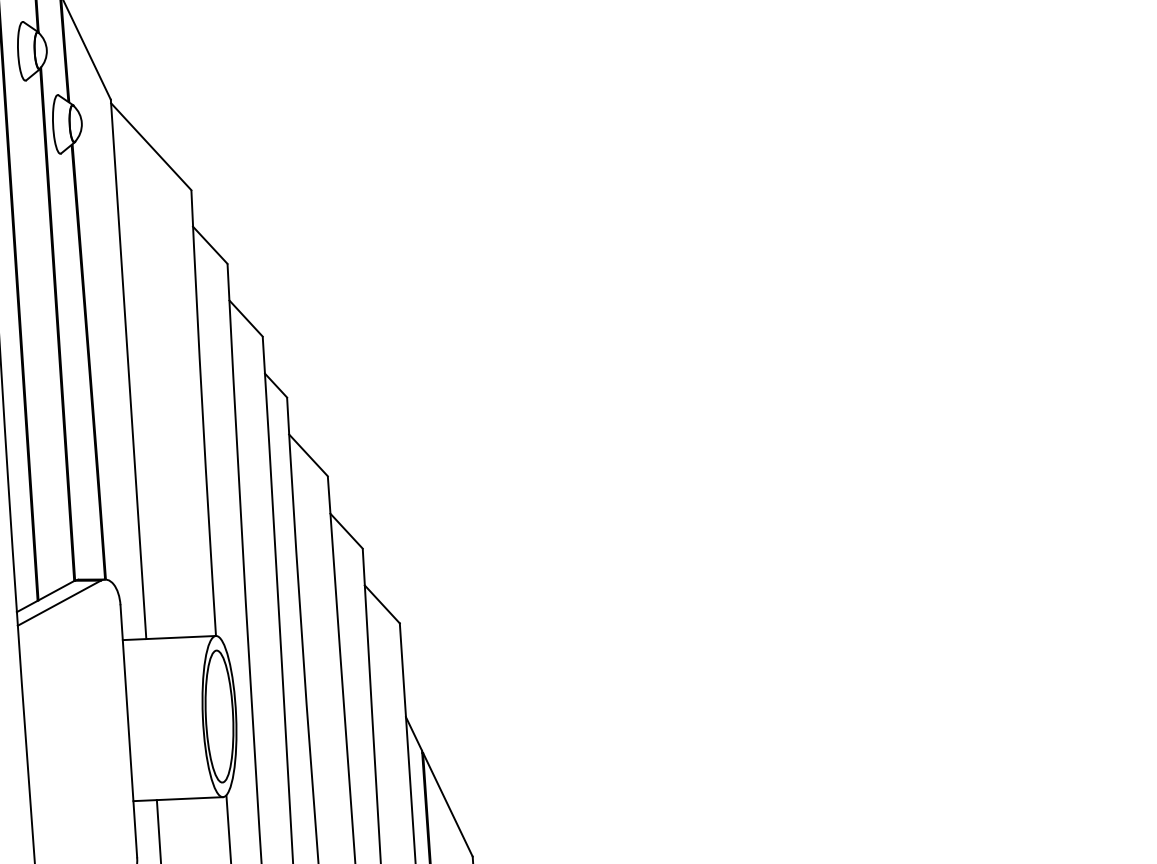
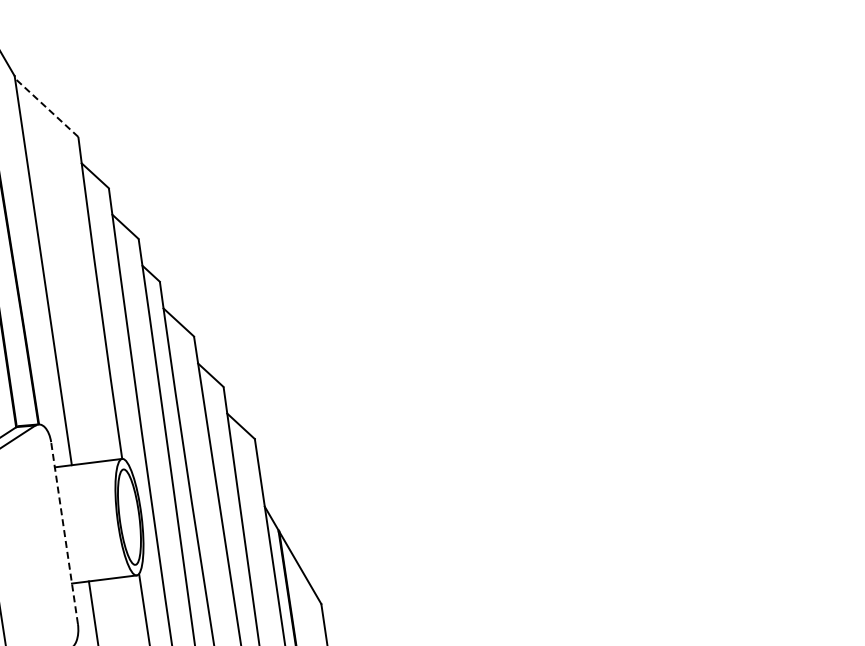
line: (150, 146) -> (46, 107), solid -> dashed
line: (128, 731) -> (64, 533), solid -> dashed

